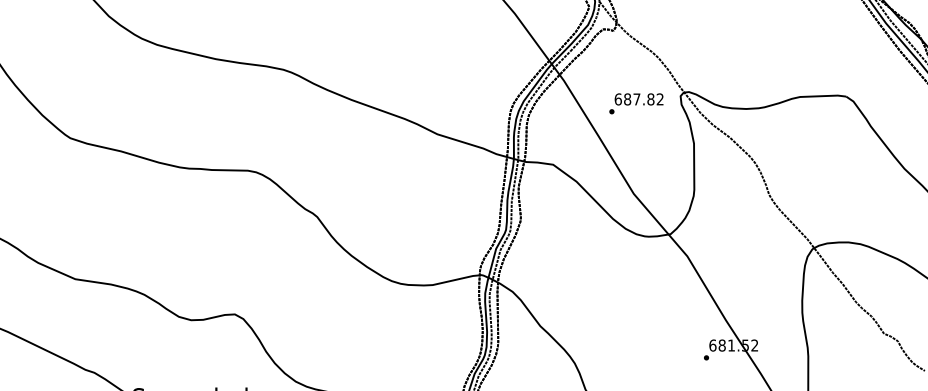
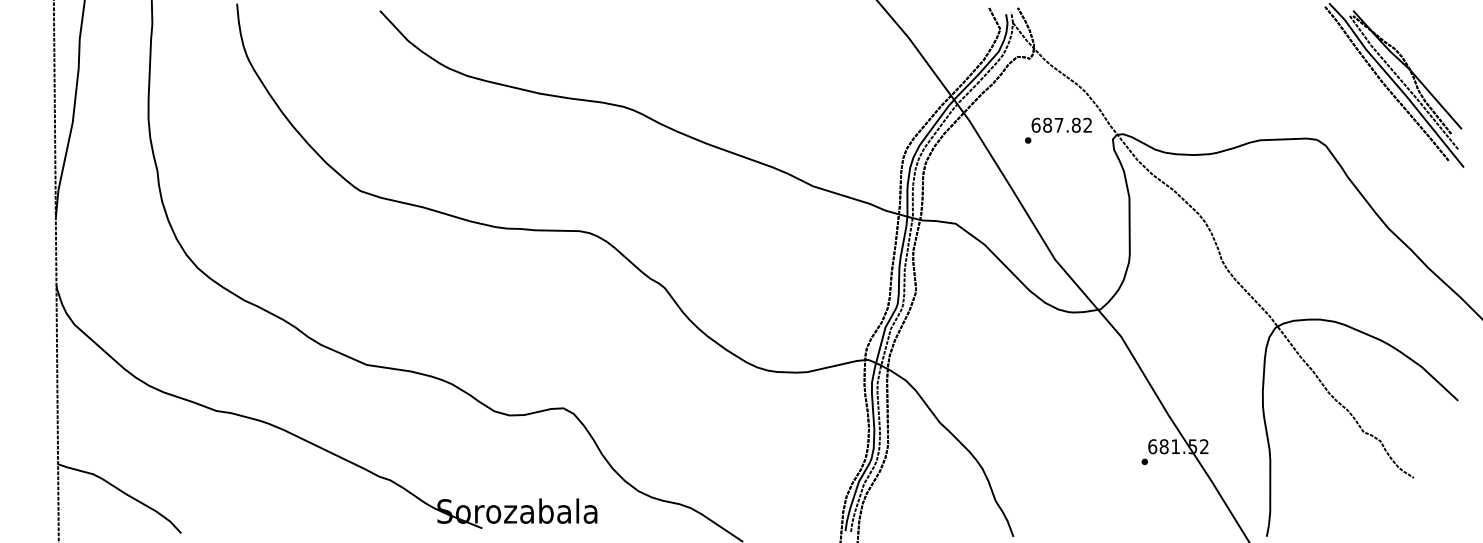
text: (636, 103) -> (1058, 130), moved

